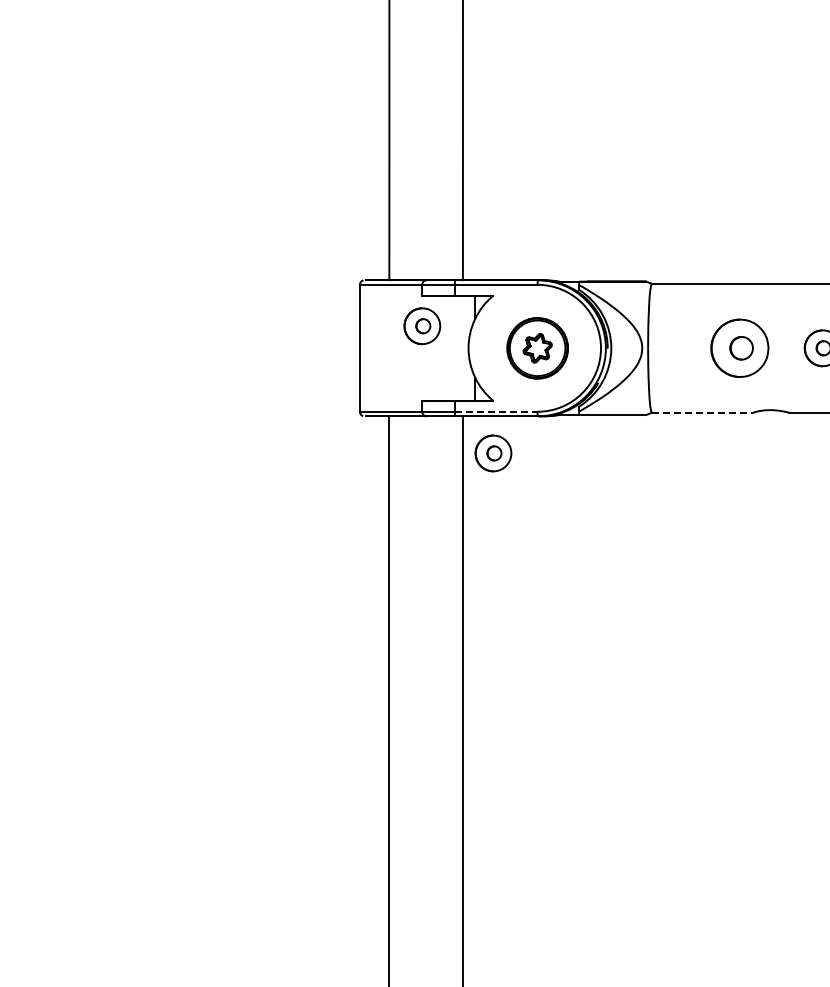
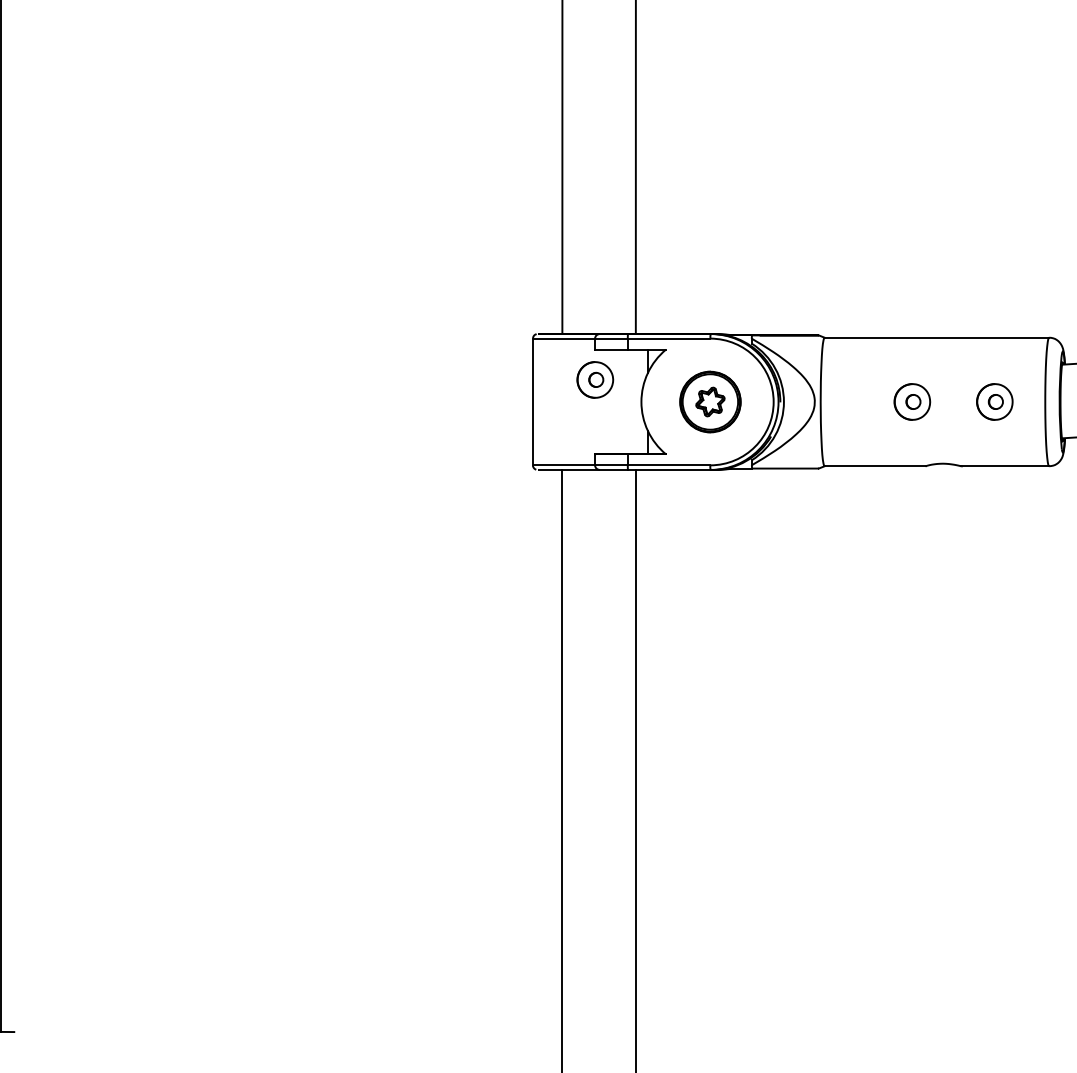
part: (740, 347) -> (912, 401), size x0.62
line: (496, 411) -> (669, 465), dashed -> solid
line: (703, 412) -> (875, 466), dashed -> solid
part: (493, 452) -> (666, 506), removed

